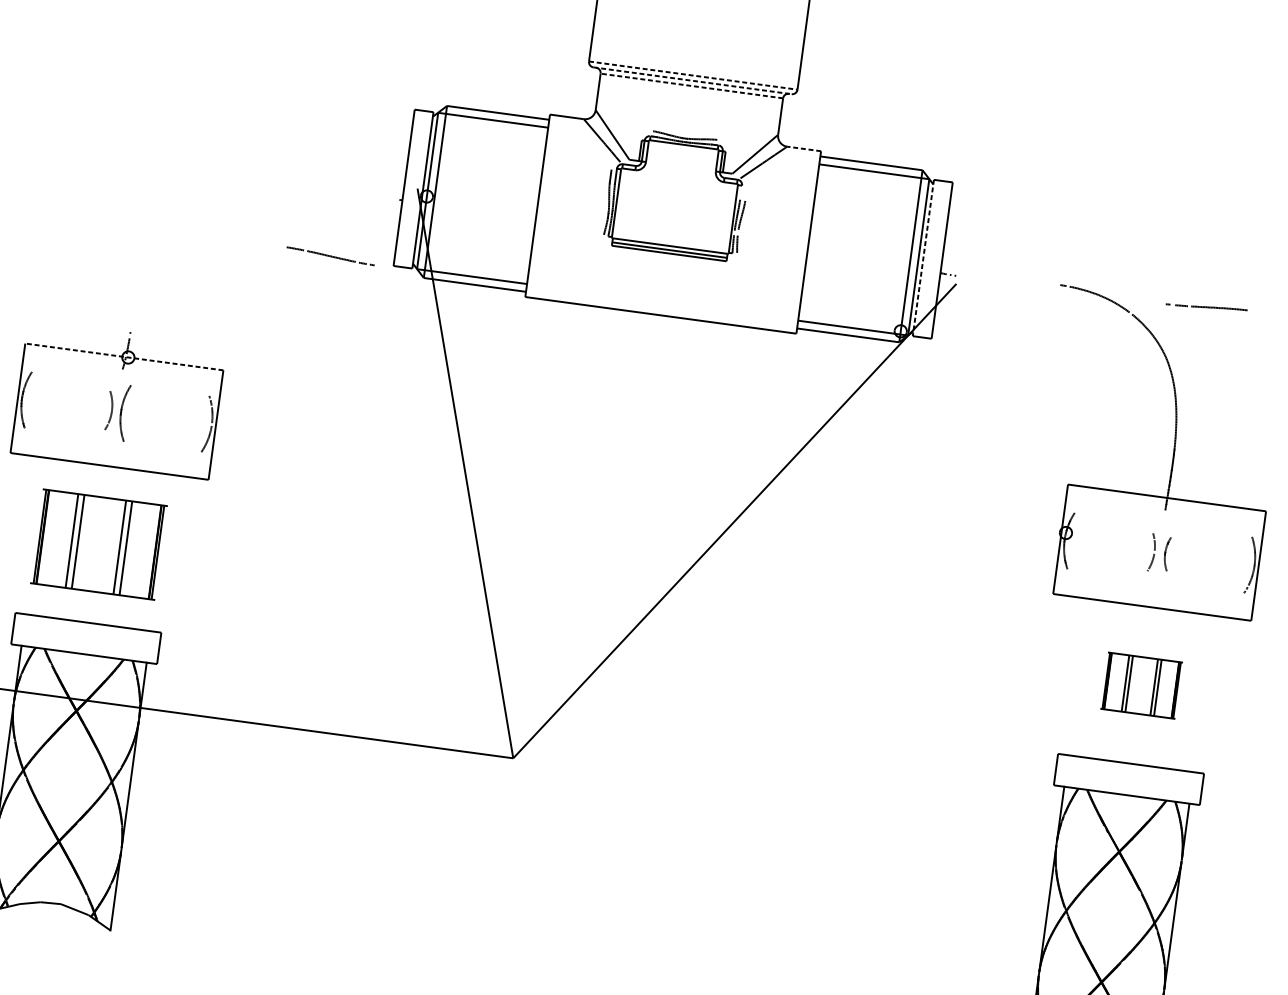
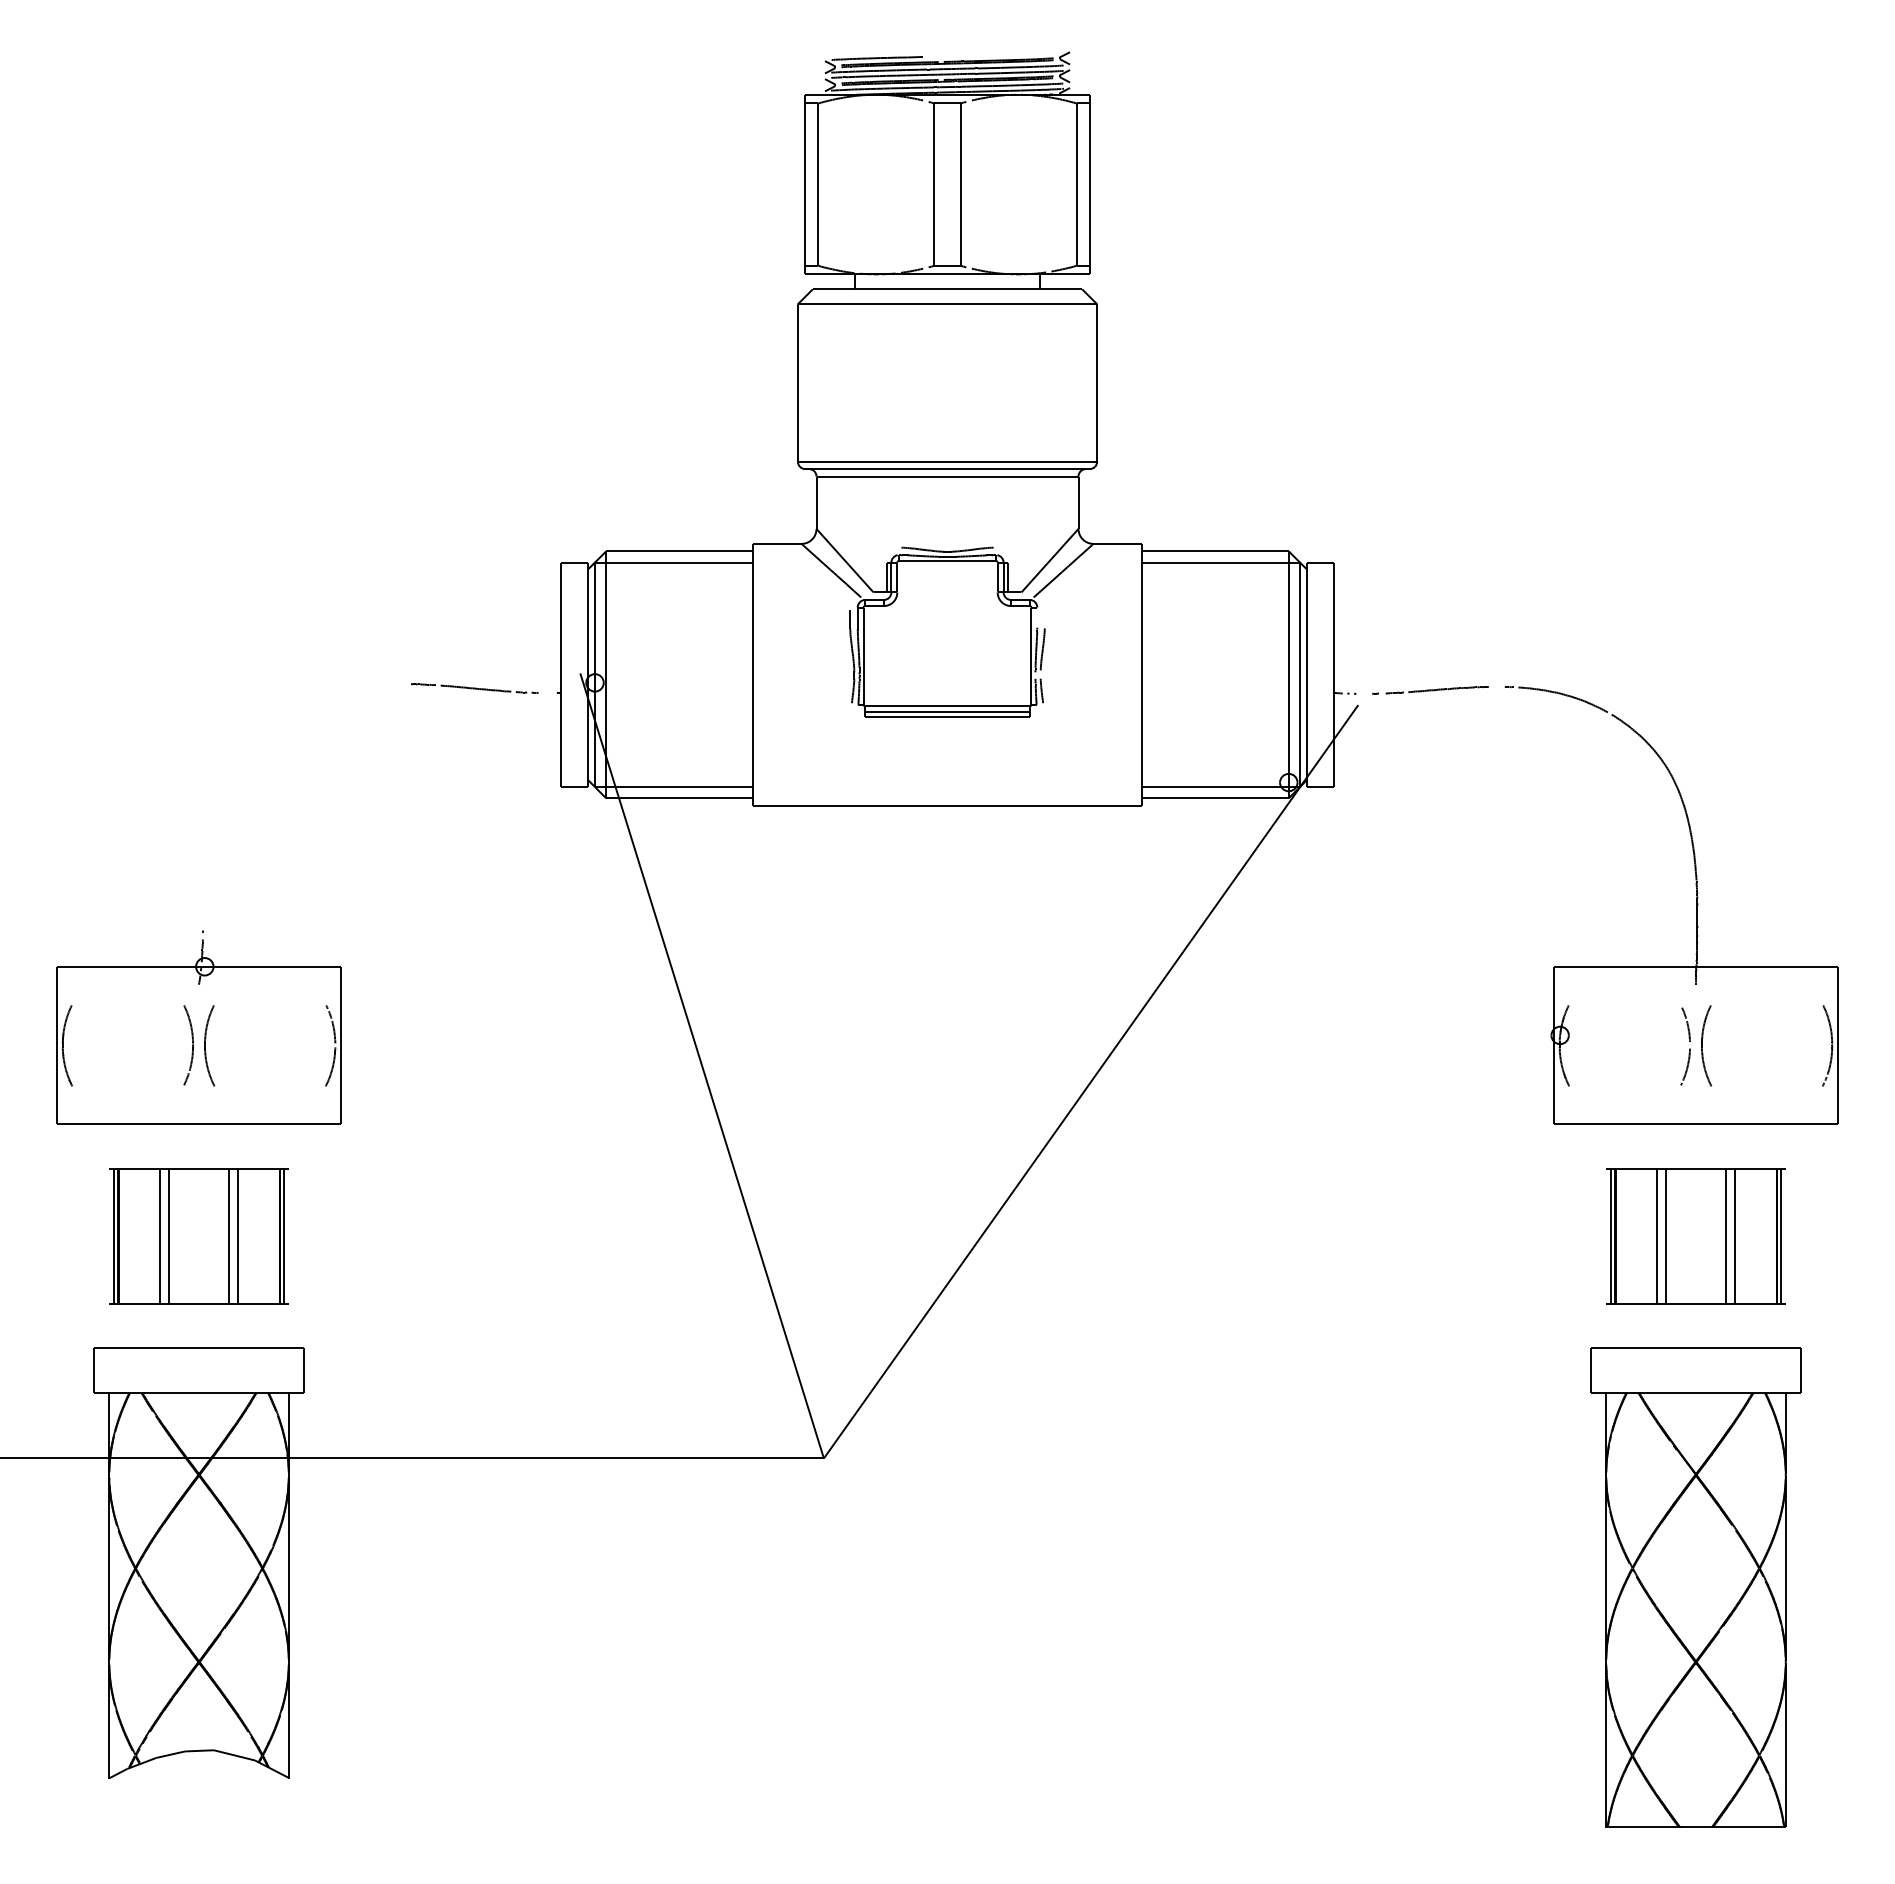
line: (693, 75) -> (947, 461), dashed -> solid
line: (693, 81) -> (948, 469), dashed -> solid
line: (691, 85) -> (947, 476), dashed -> solid
line: (803, 148) -> (1117, 543), dashed -> solid
part: (330, 256) -> (474, 688), moved
line: (923, 258) -> (1306, 675), dashed -> solid
part: (1206, 307) -> (1430, 690), moved
line: (123, 356) -> (198, 966), dashed -> solid
part: (109, 410) -> (188, 1045), size x1.43
part: (1152, 552) -> (1685, 1046), size x1.43
part: (1166, 553) -> (1706, 1045), size x1.67
part: (1141, 685) -> (1695, 1236), size x1.67

